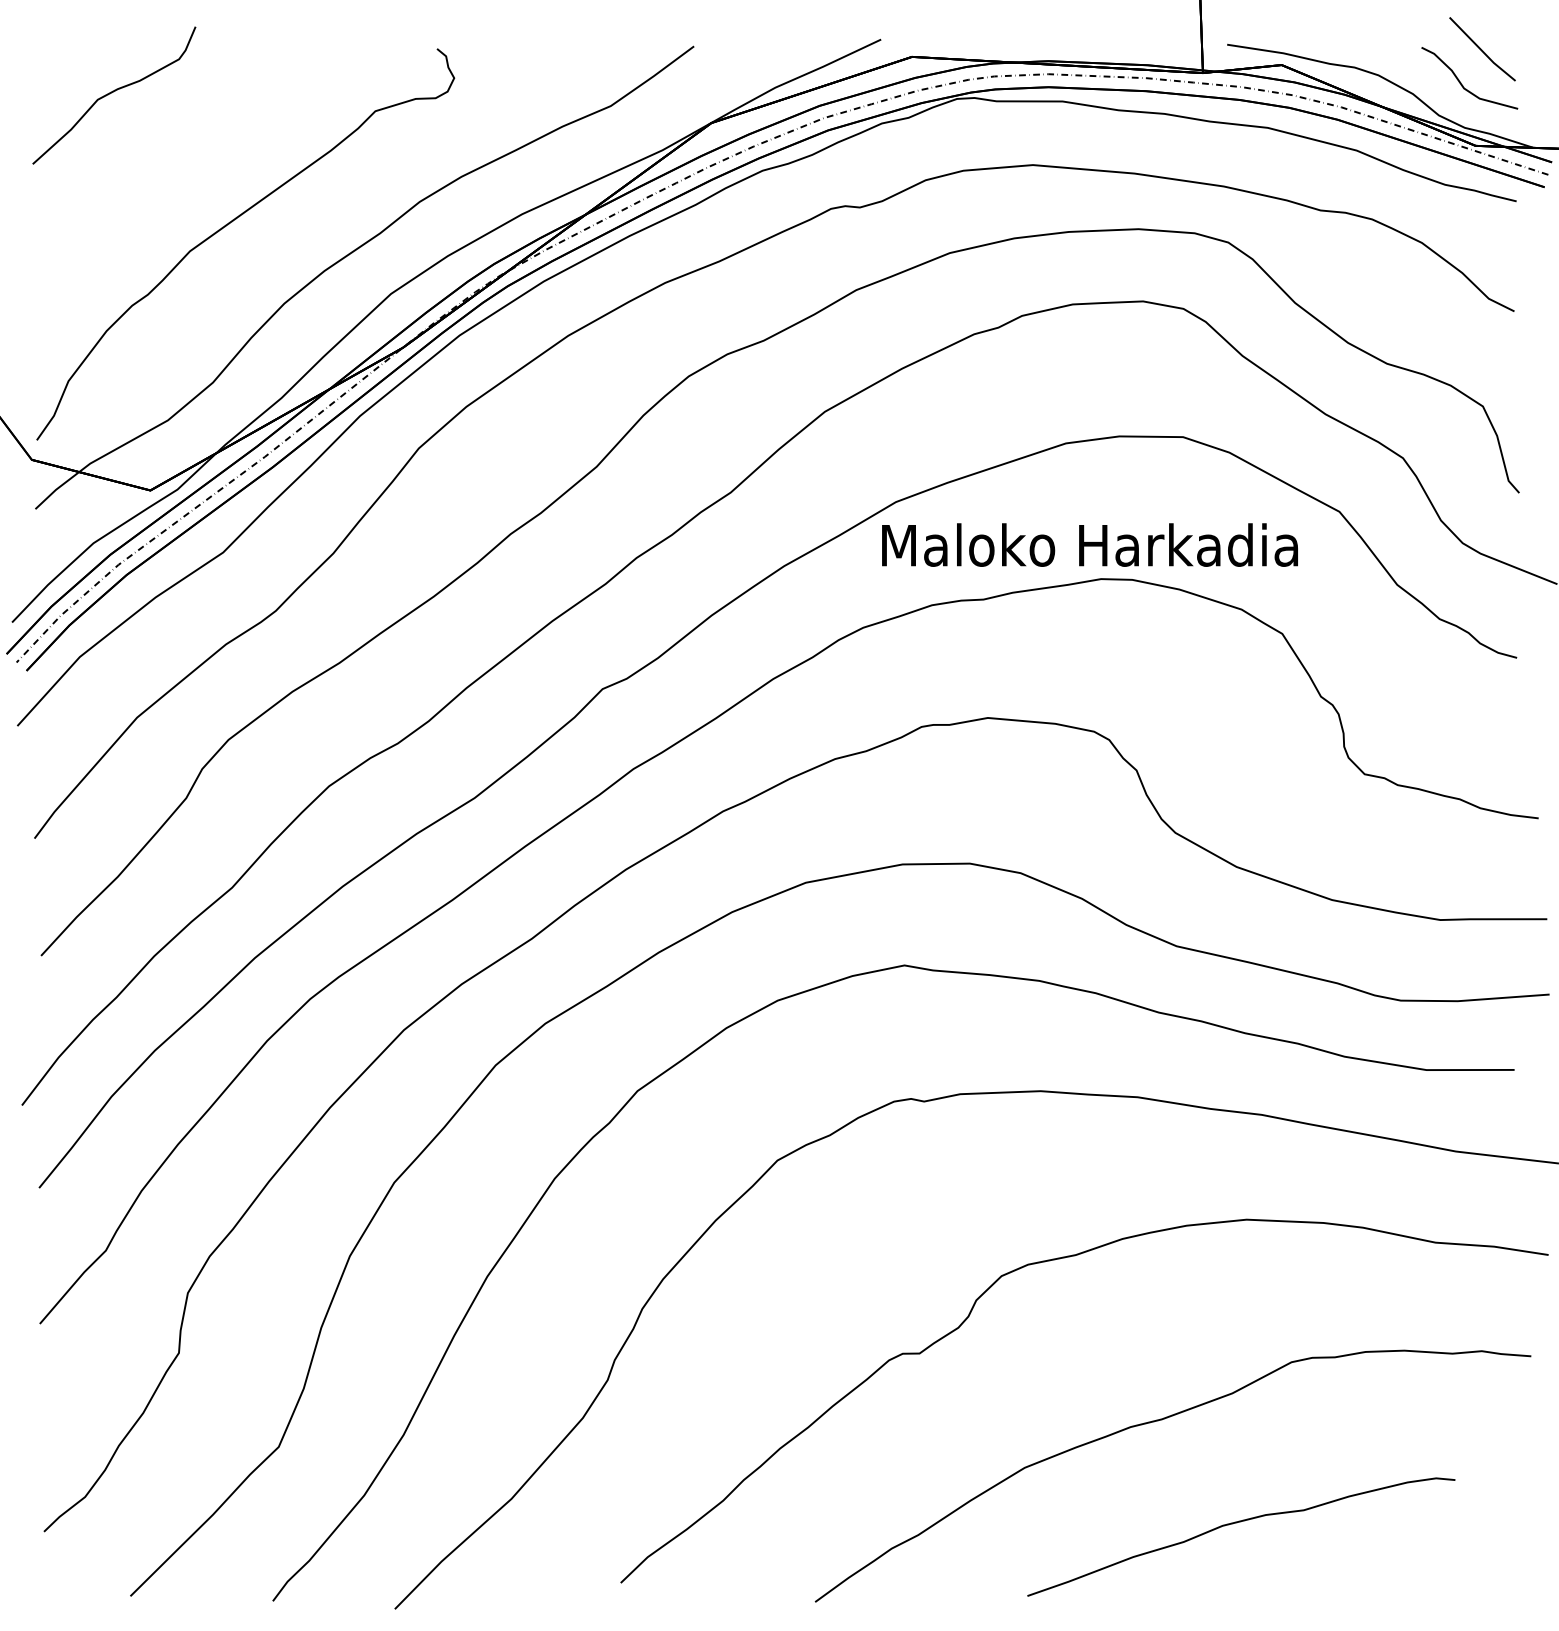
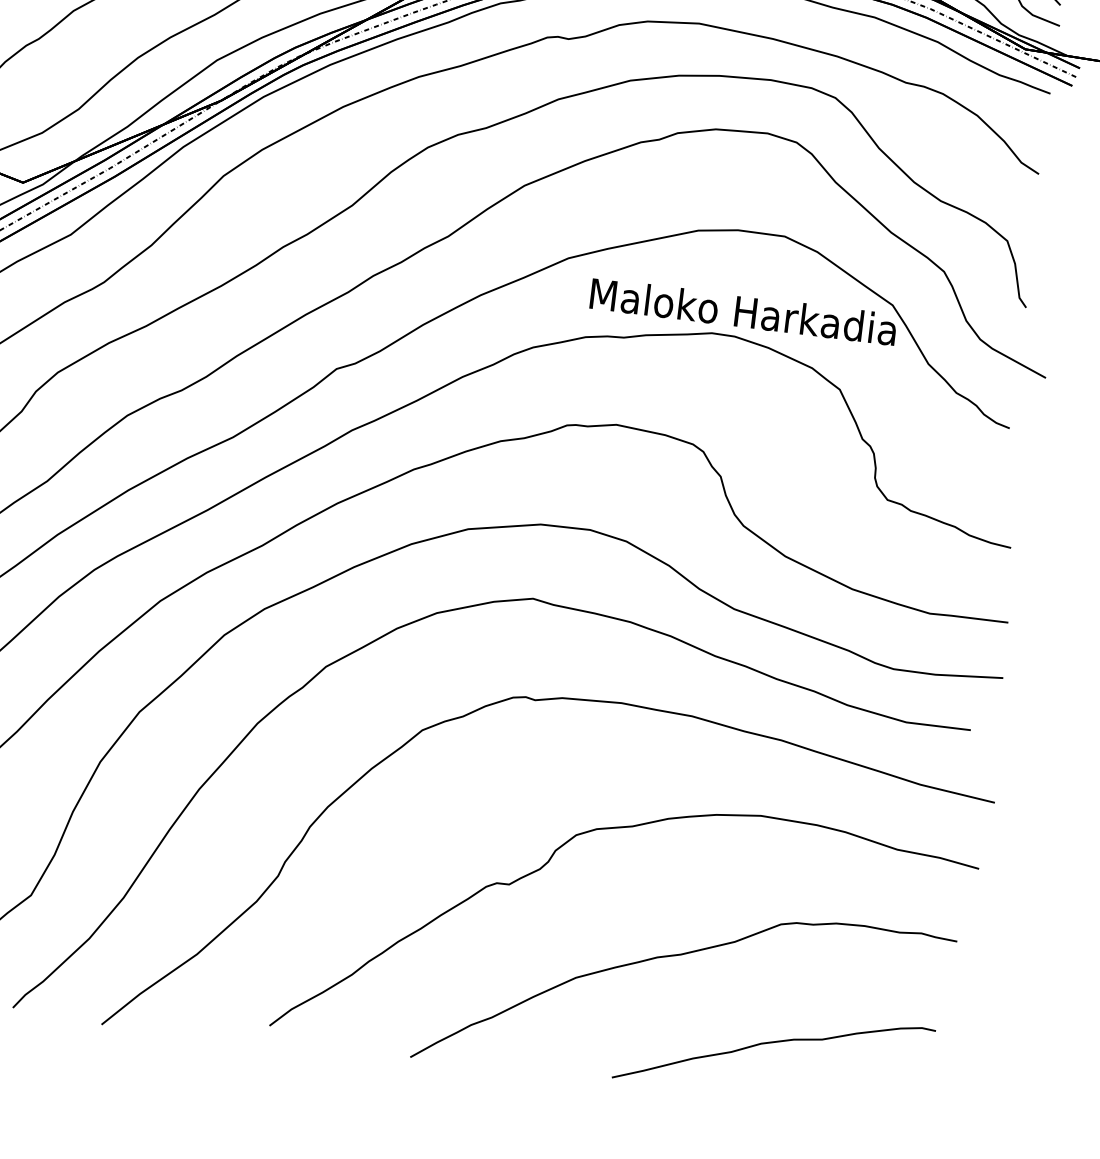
text: (1089, 544) -> (743, 311), moved
curve: (1236, 1523) -> (771, 1043), moved

